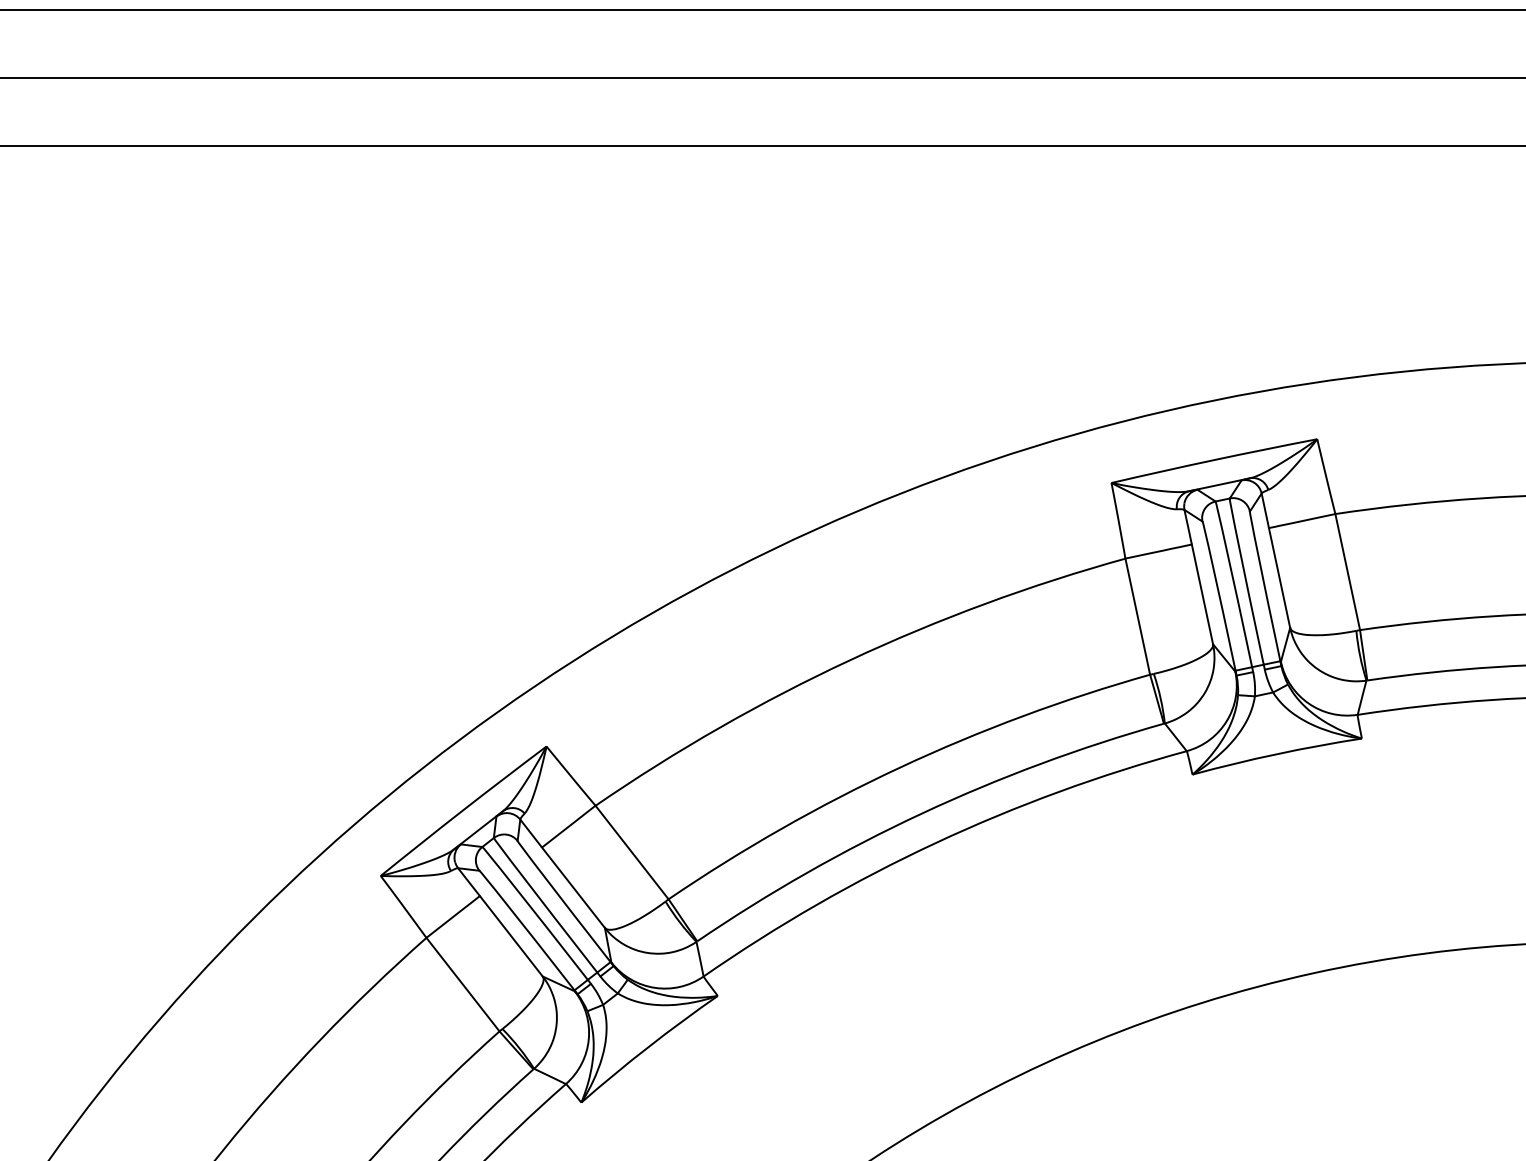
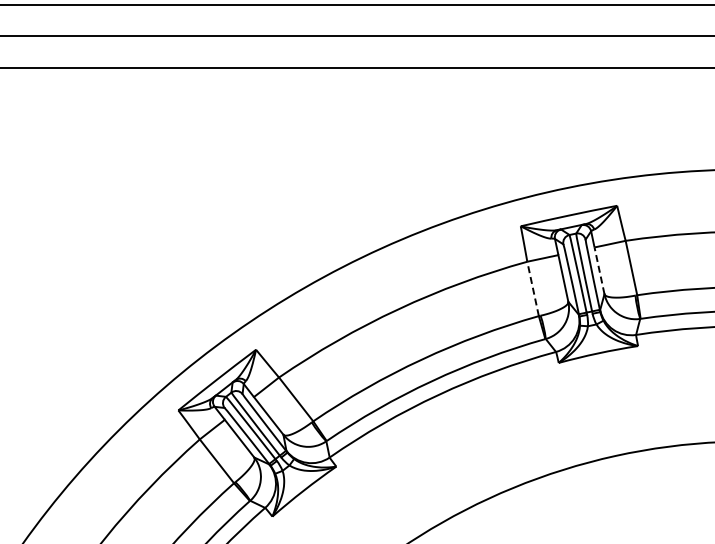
line: (1279, 577) -> (599, 270), solid -> dashed
line: (1138, 615) -> (533, 288), solid -> dashed

